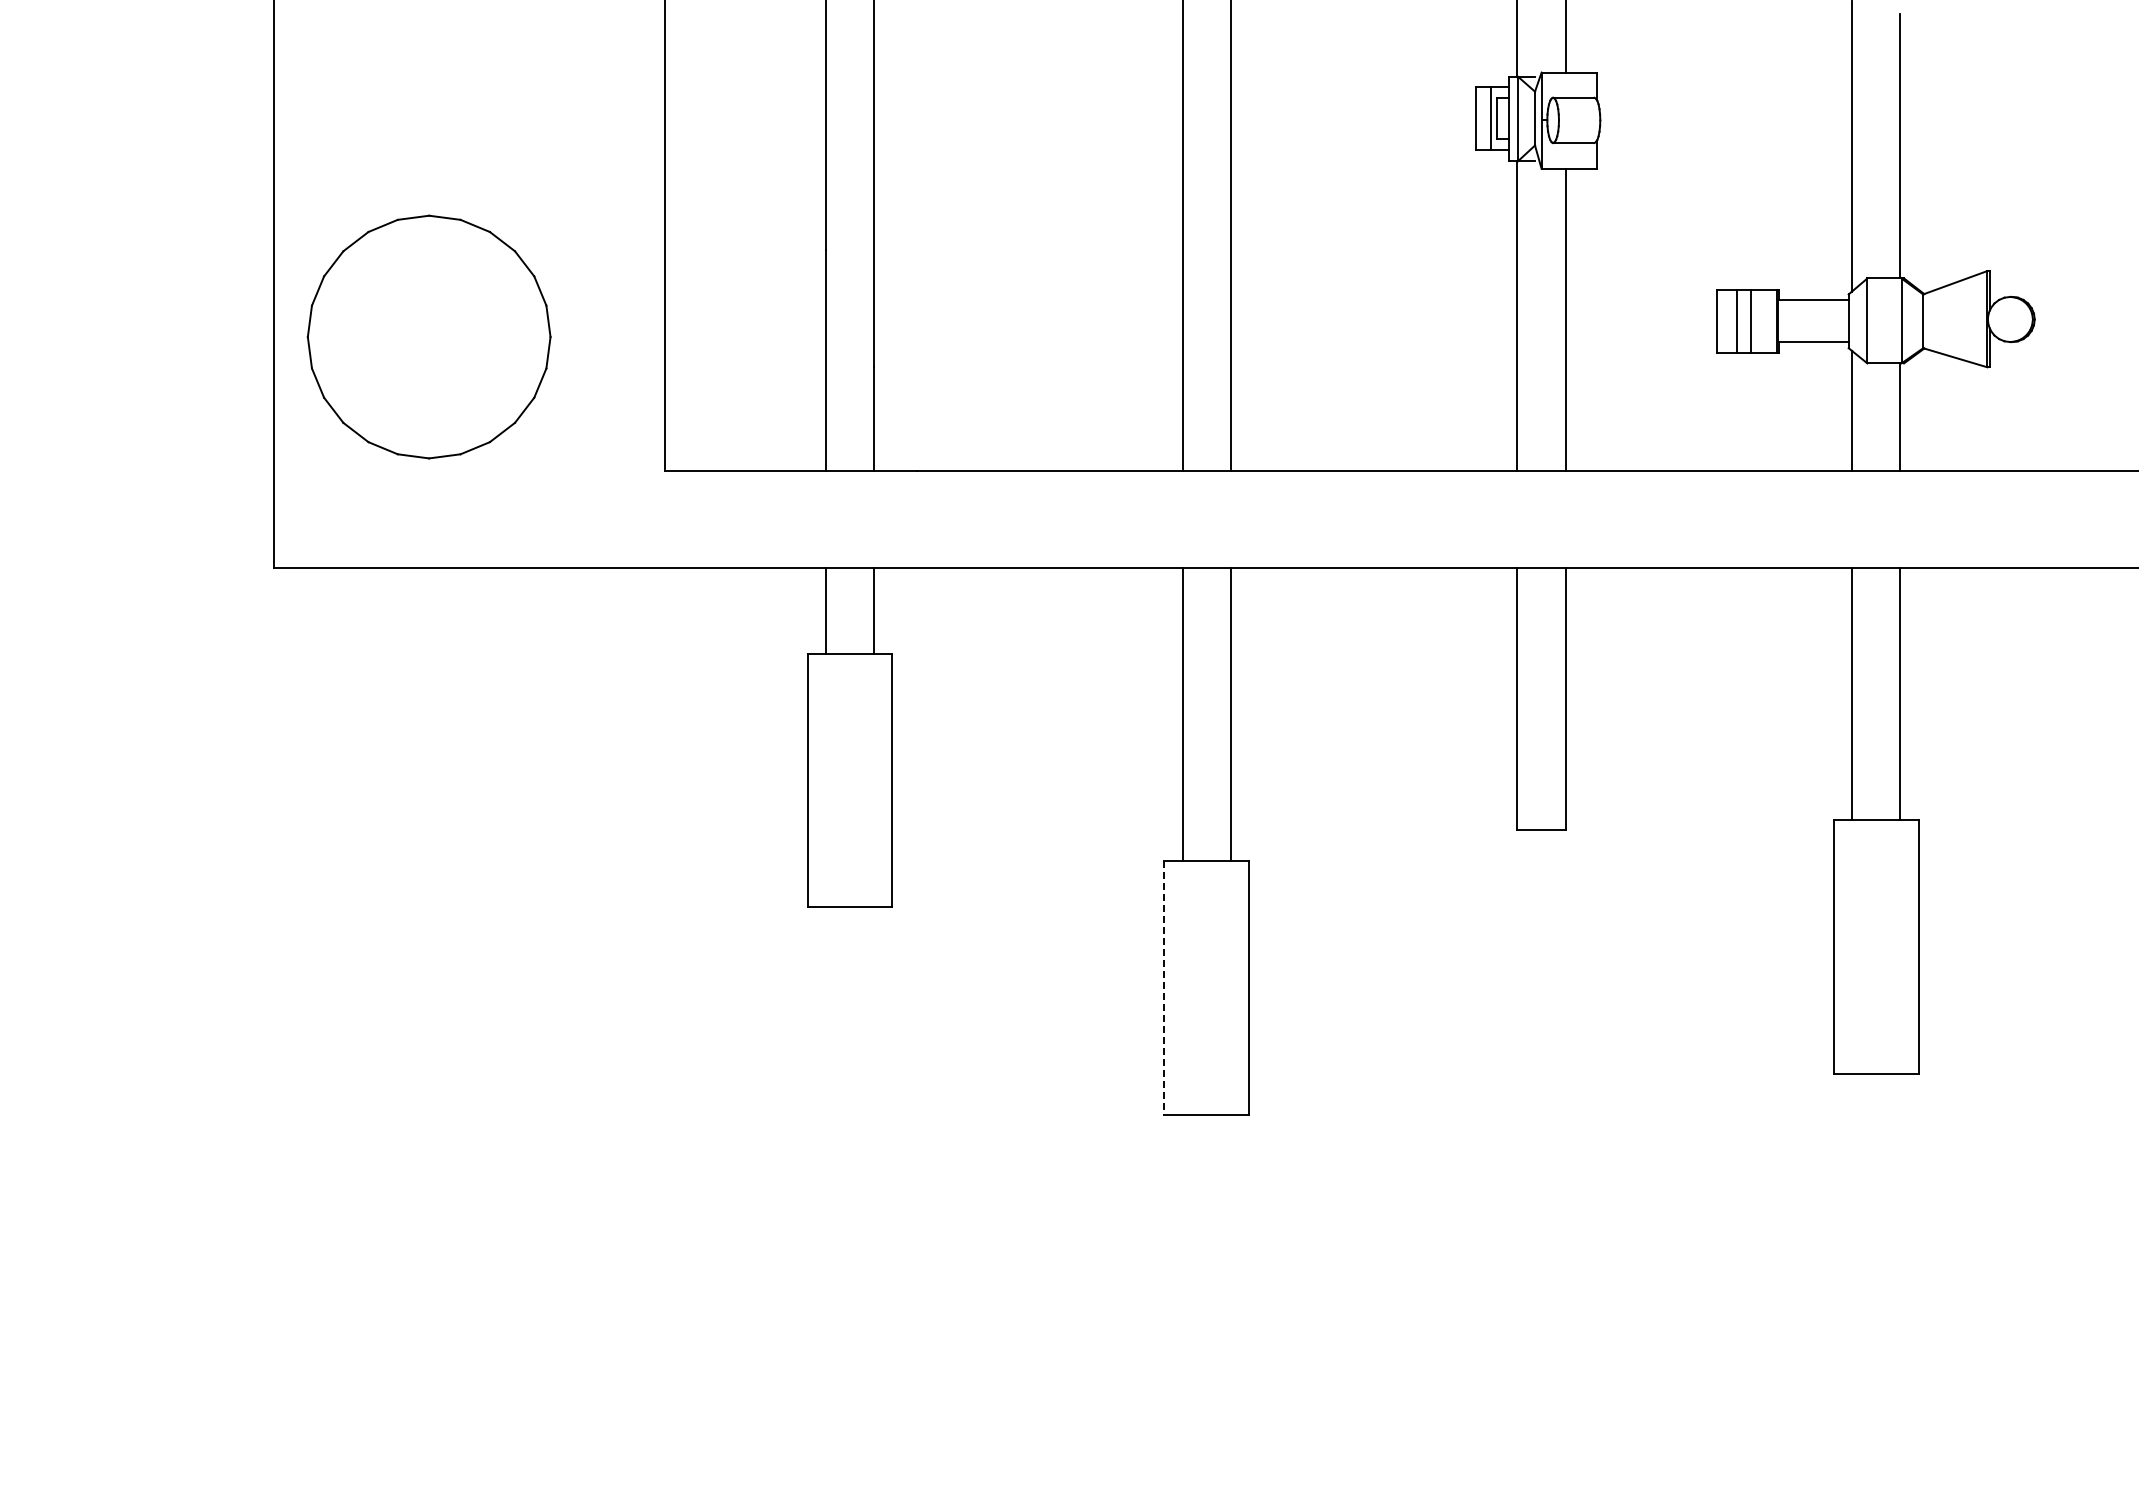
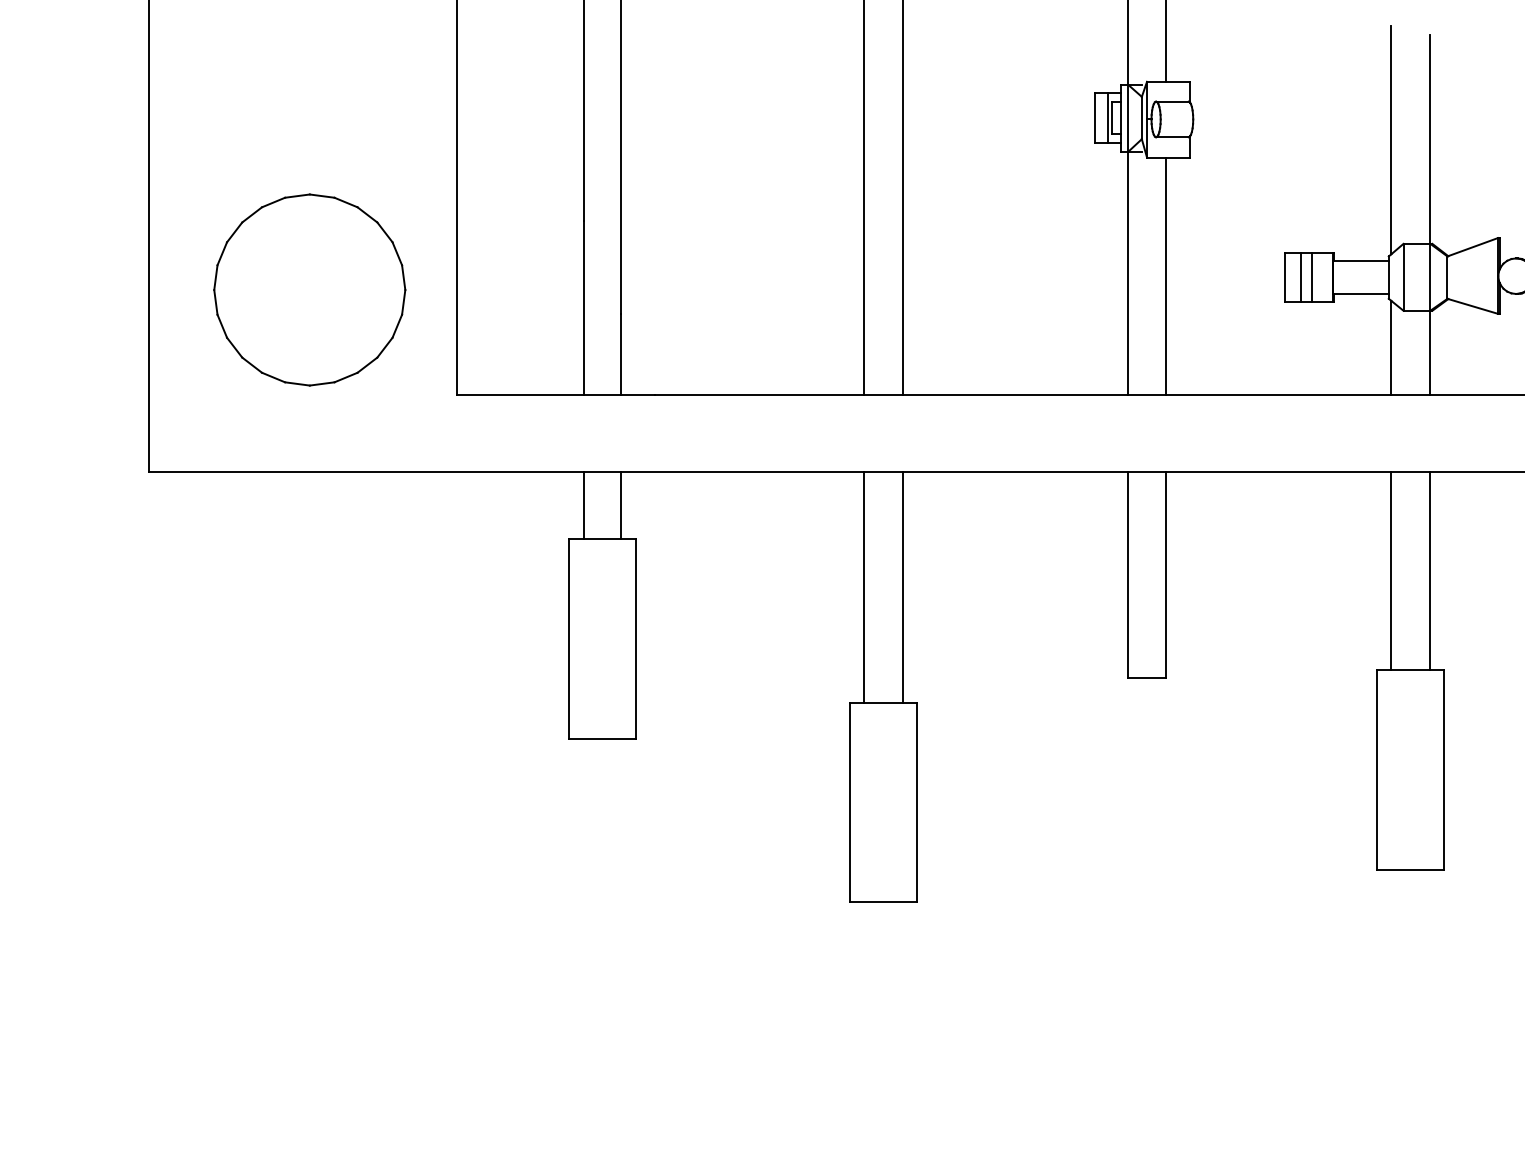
part: (428, 336) -> (309, 289), moved
line: (1164, 987) -> (850, 802), dashed -> solid

